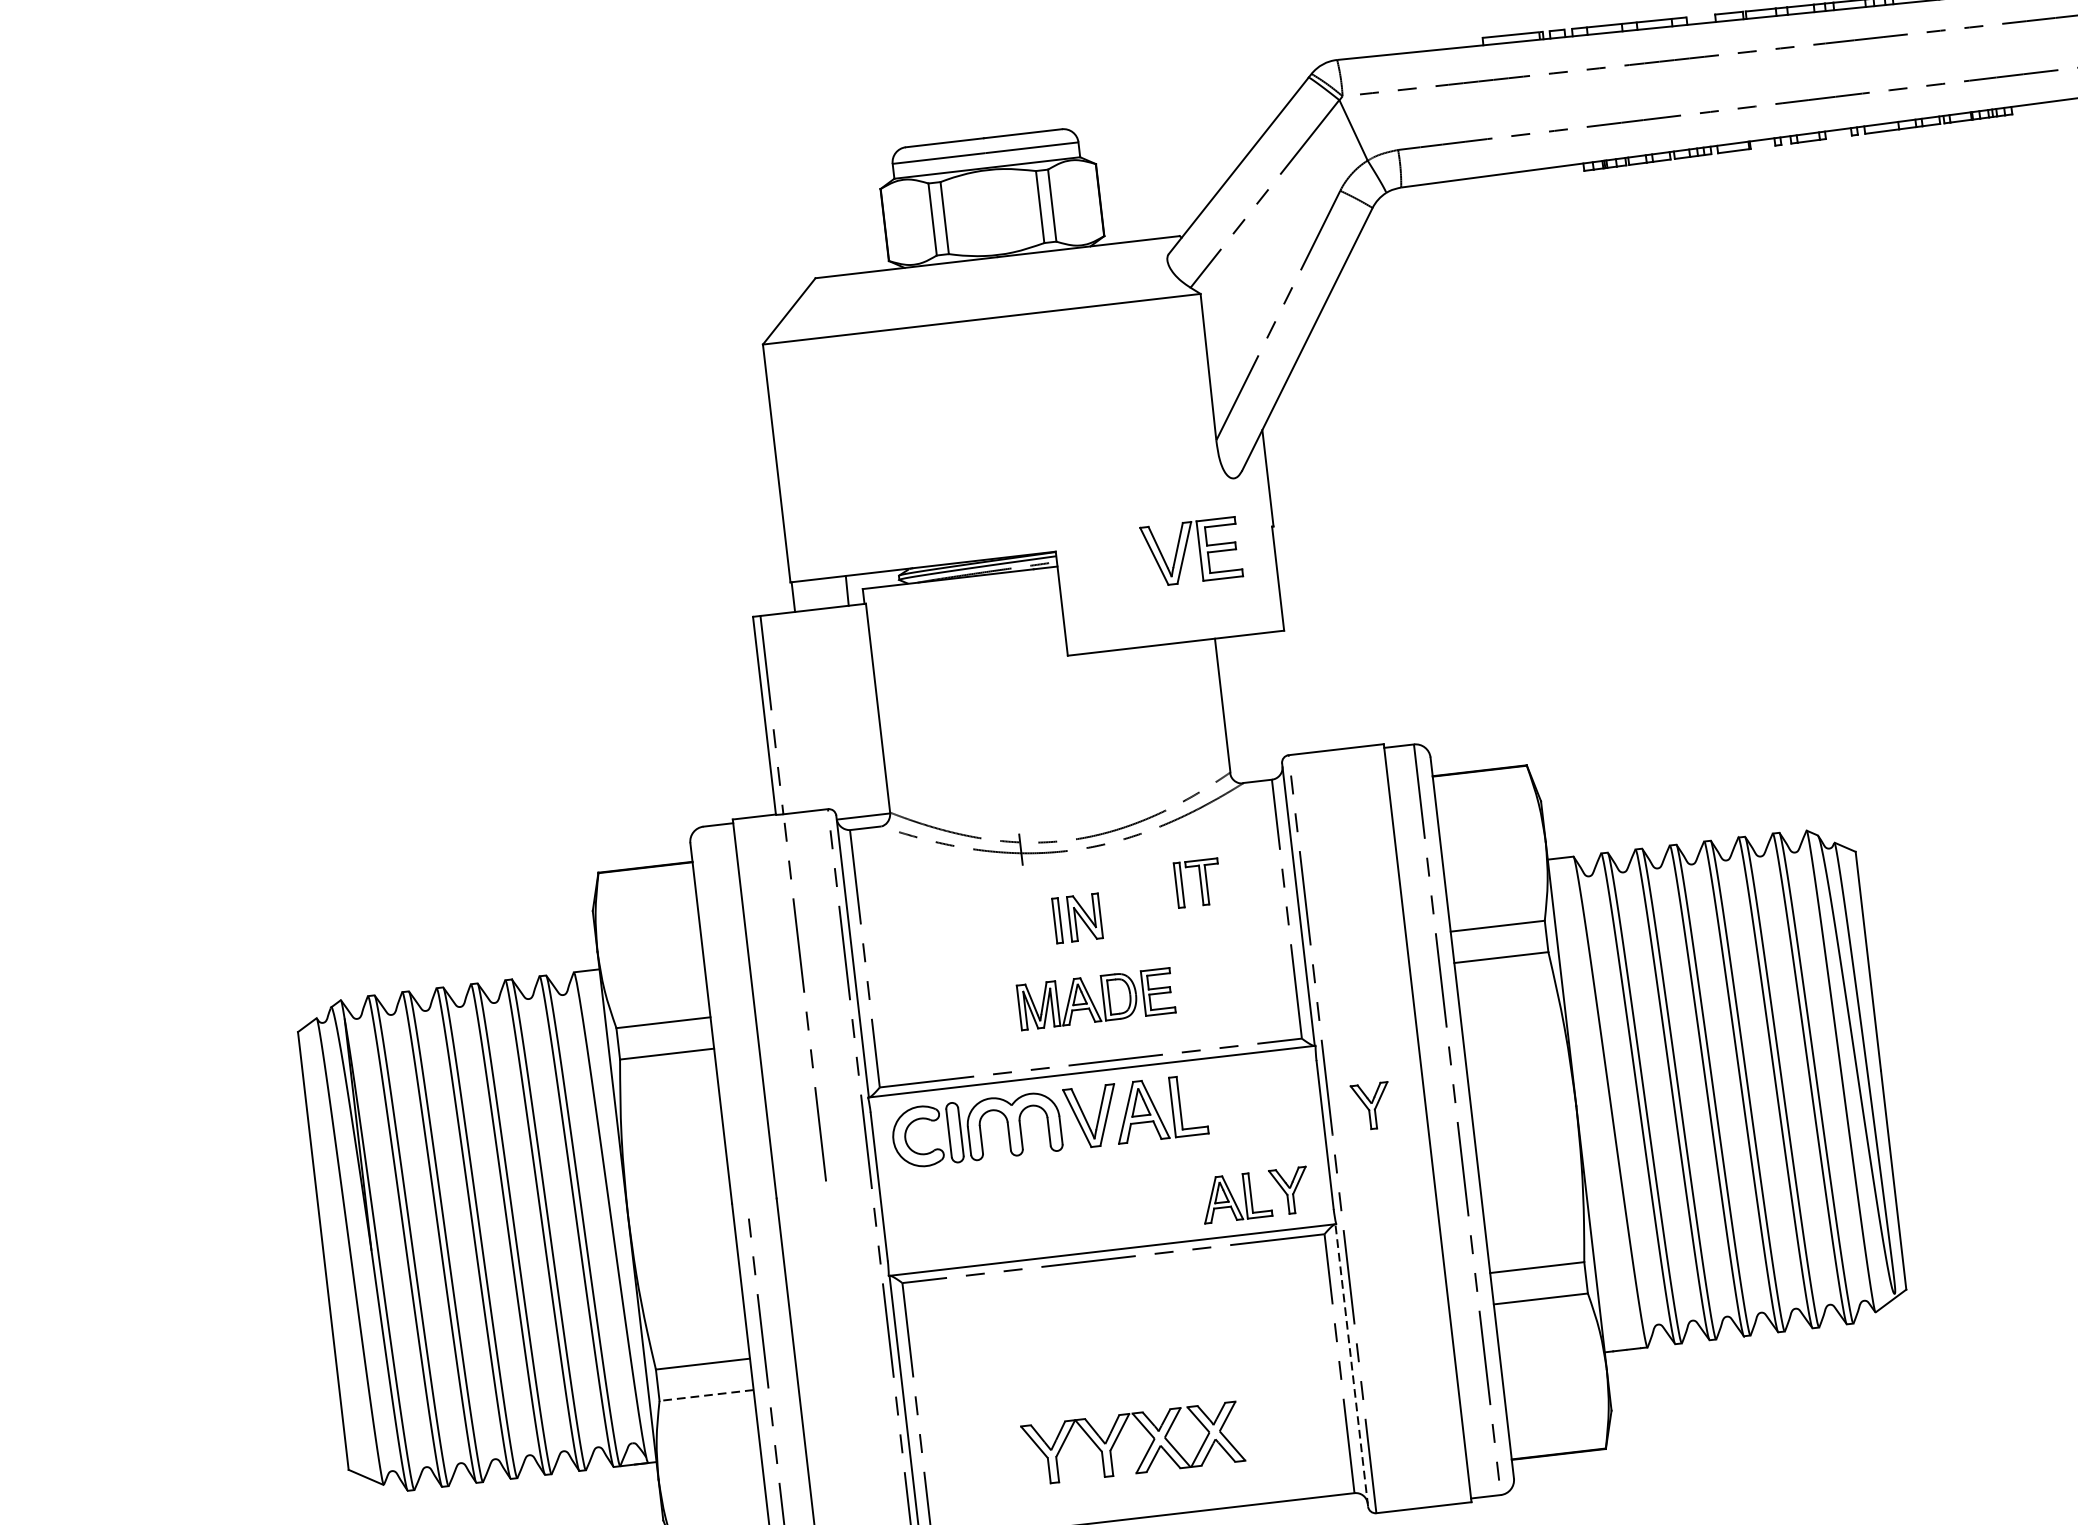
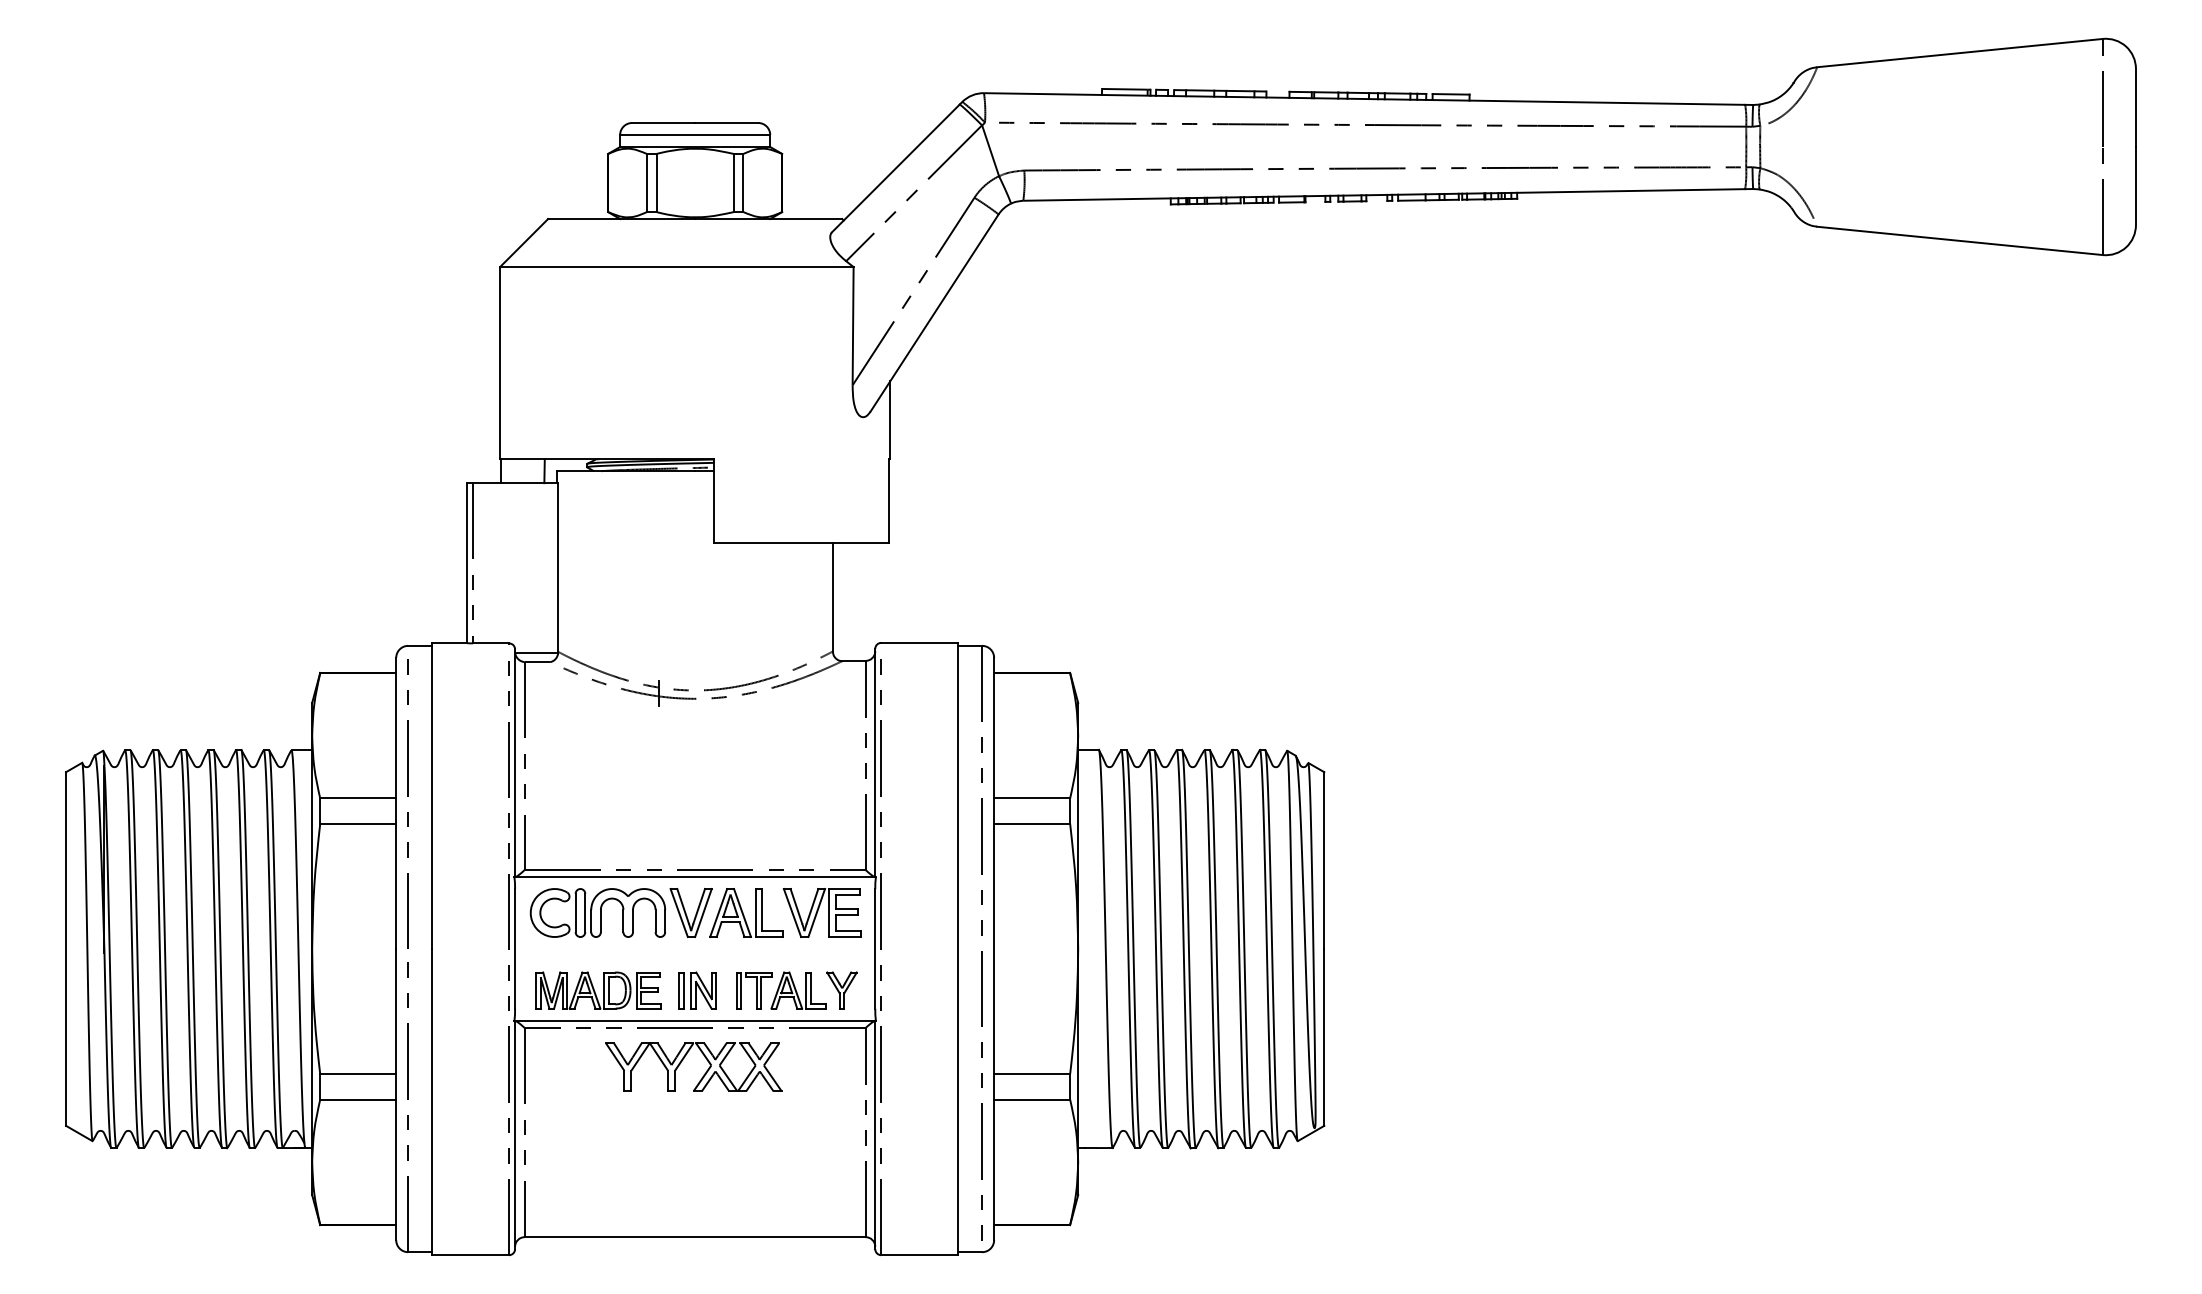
part: (1190, 551) -> (821, 912), moved
part: (1198, 883) -> (754, 990), moved
part: (1077, 918) -> (697, 990), moved
line: (803, 992) -> (407, 796), moved
part: (1096, 999) -> (598, 990), moved
part: (1371, 1106) -> (914, 930), removed
line: (1351, 1364) -> (875, 1134), dashed -> solid
line: (706, 1395) -> (358, 1099), dashed -> solid
part: (1119, 1436) -> (683, 1060), moved

